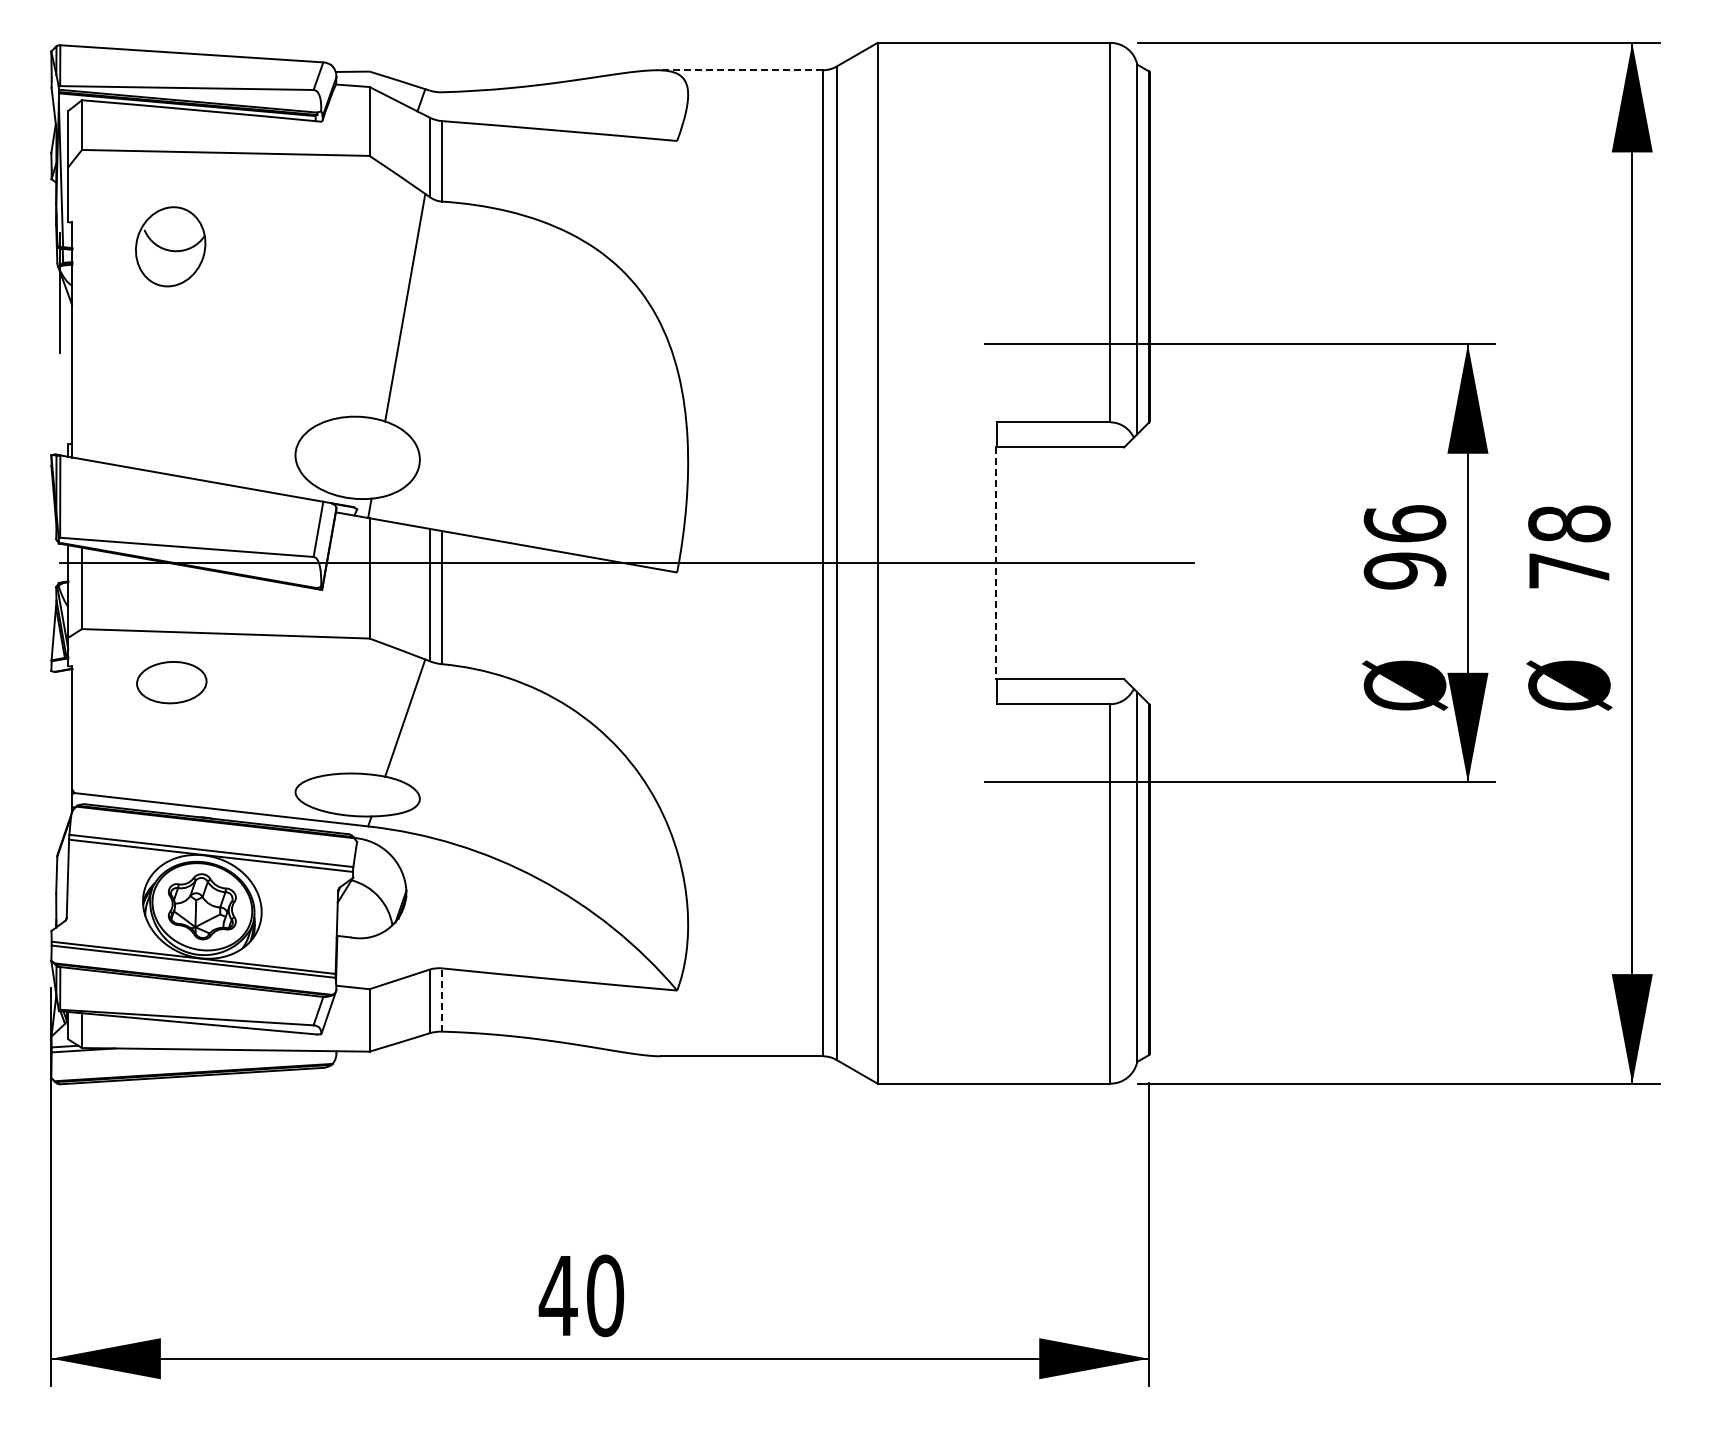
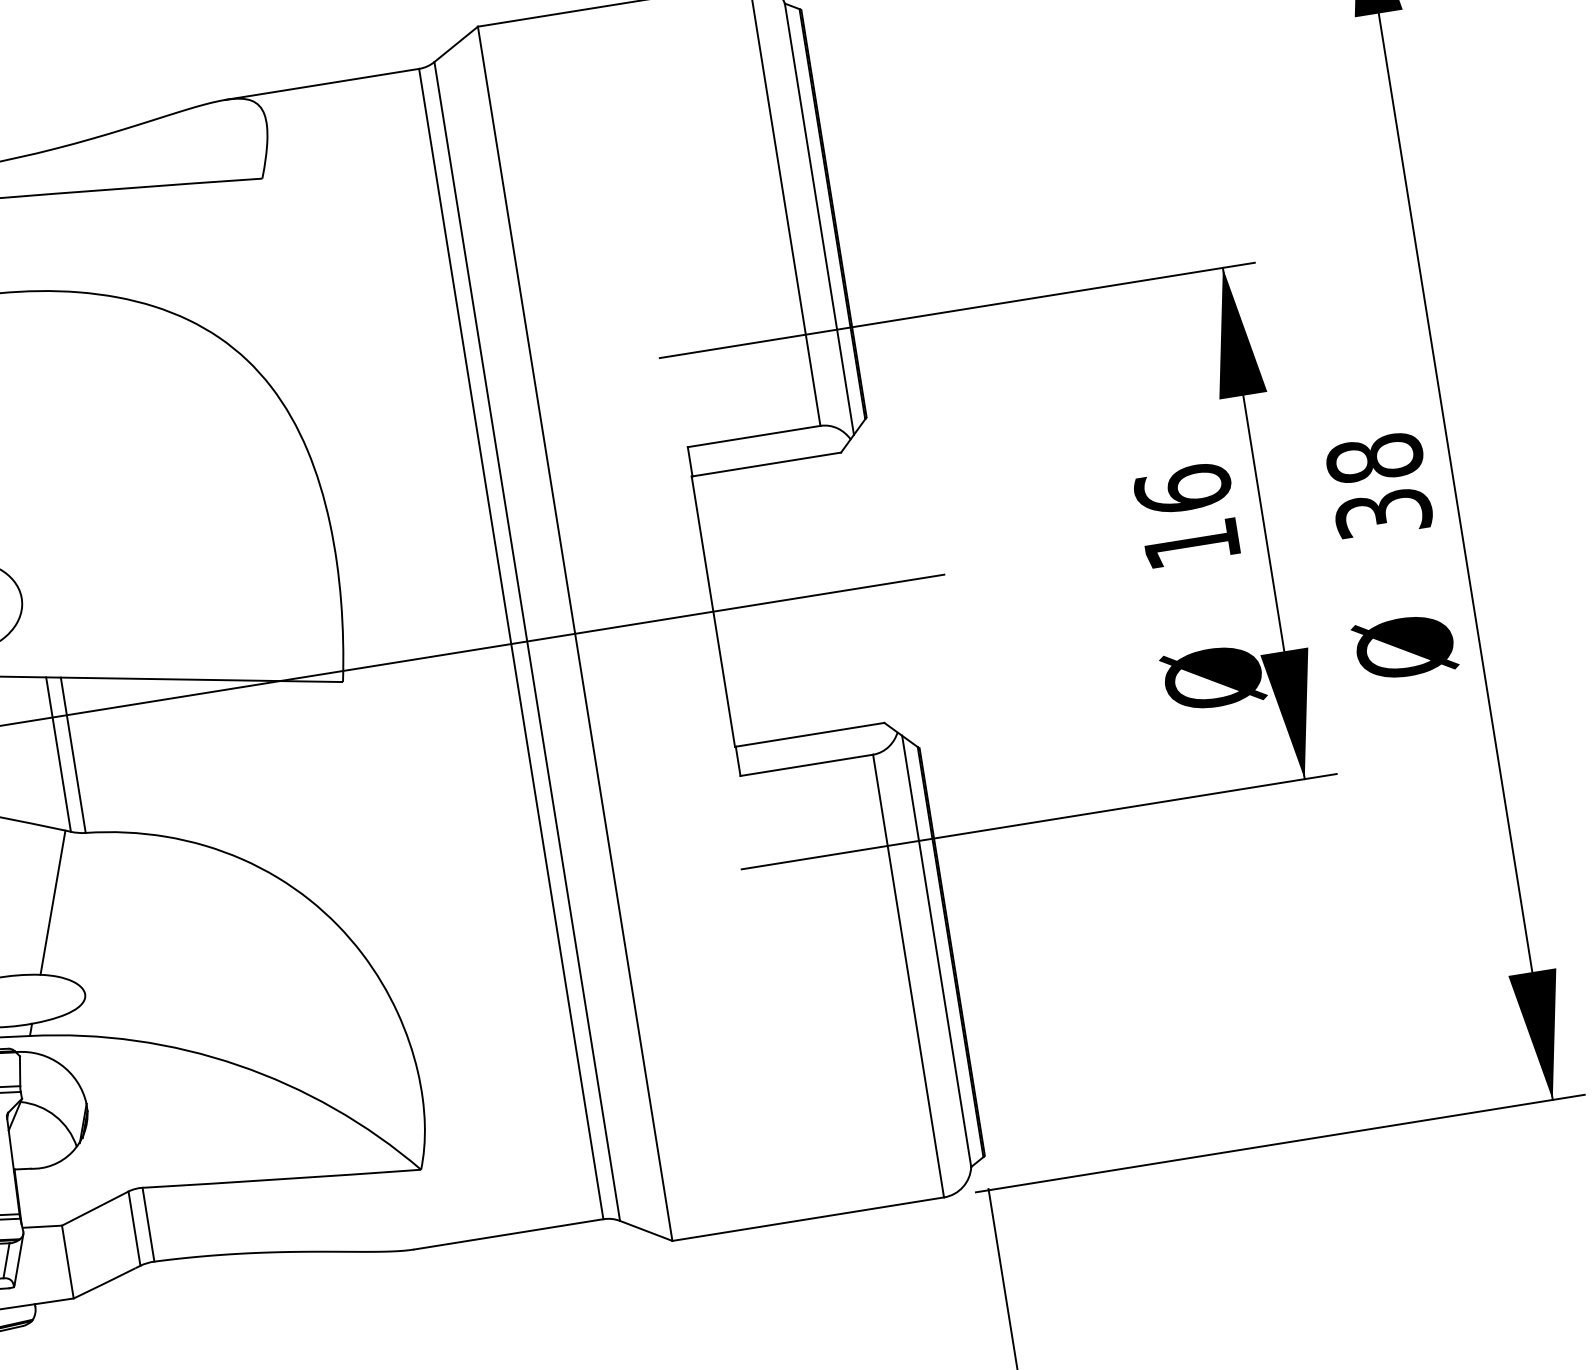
line: (739, 70) -> (321, 84), dashed -> solid
line: (996, 563) -> (713, 611), dashed -> solid
text: (1404, 570) -> (1191, 543), 96 -> 16
text: (1569, 570) -> (1383, 512), 78 -> 38
line: (441, 1000) -> (148, 1225), dashed -> solid

